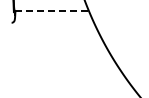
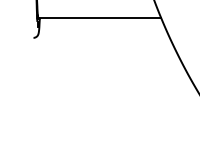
line: (52, 10) -> (101, 17), dashed -> solid

